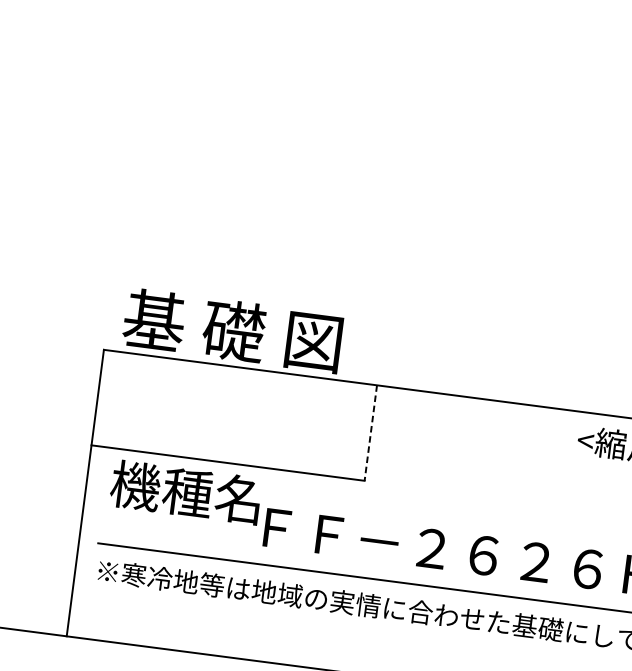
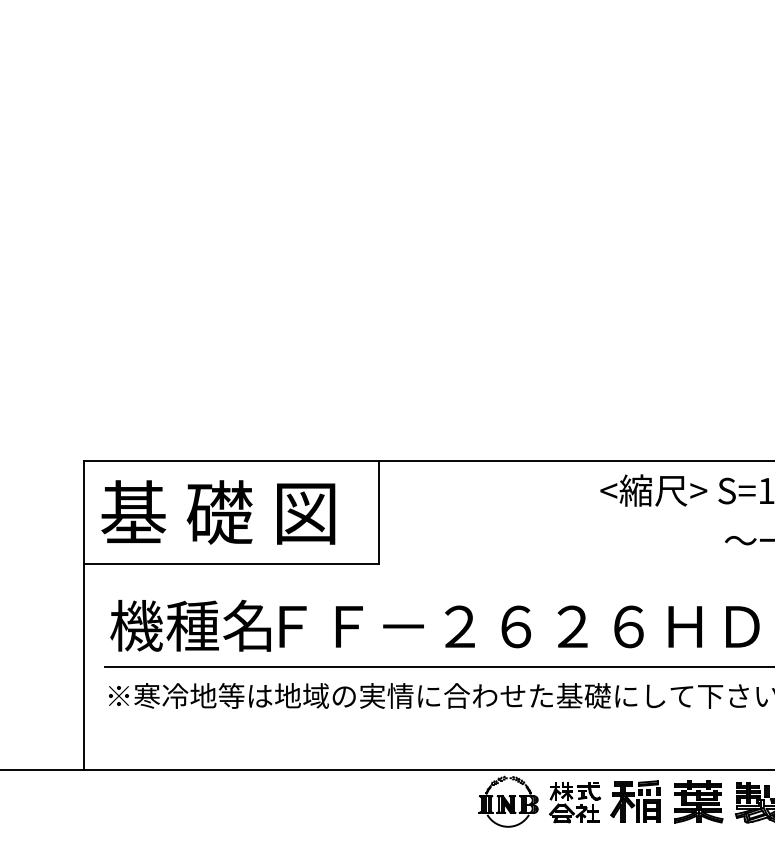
text: (232, 330) -> (218, 512), moved
line: (371, 433) -> (379, 512), dashed -> solid
text: (185, 491) -> (190, 625), moved

